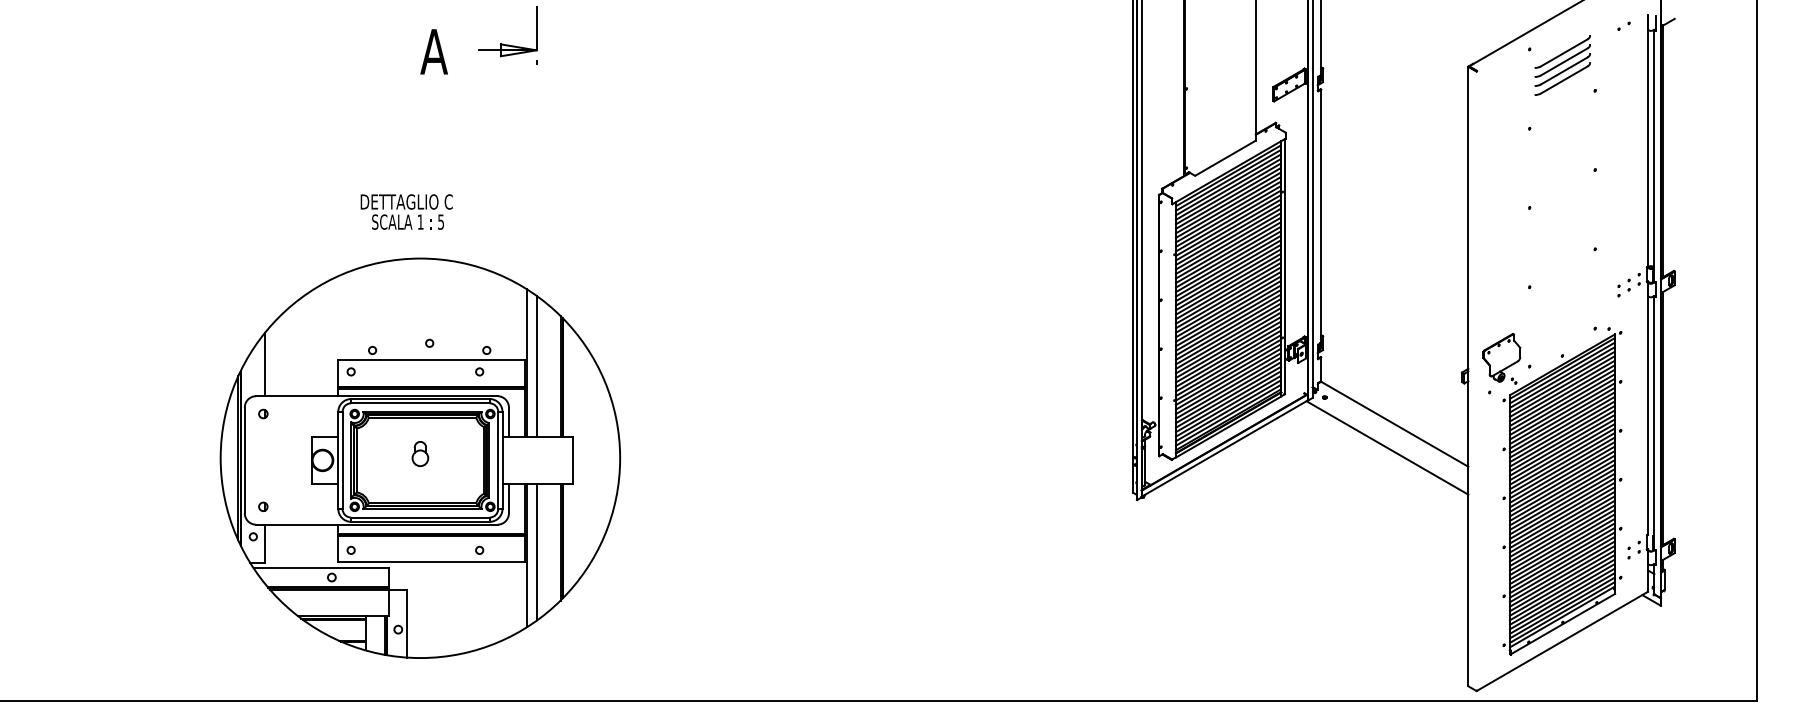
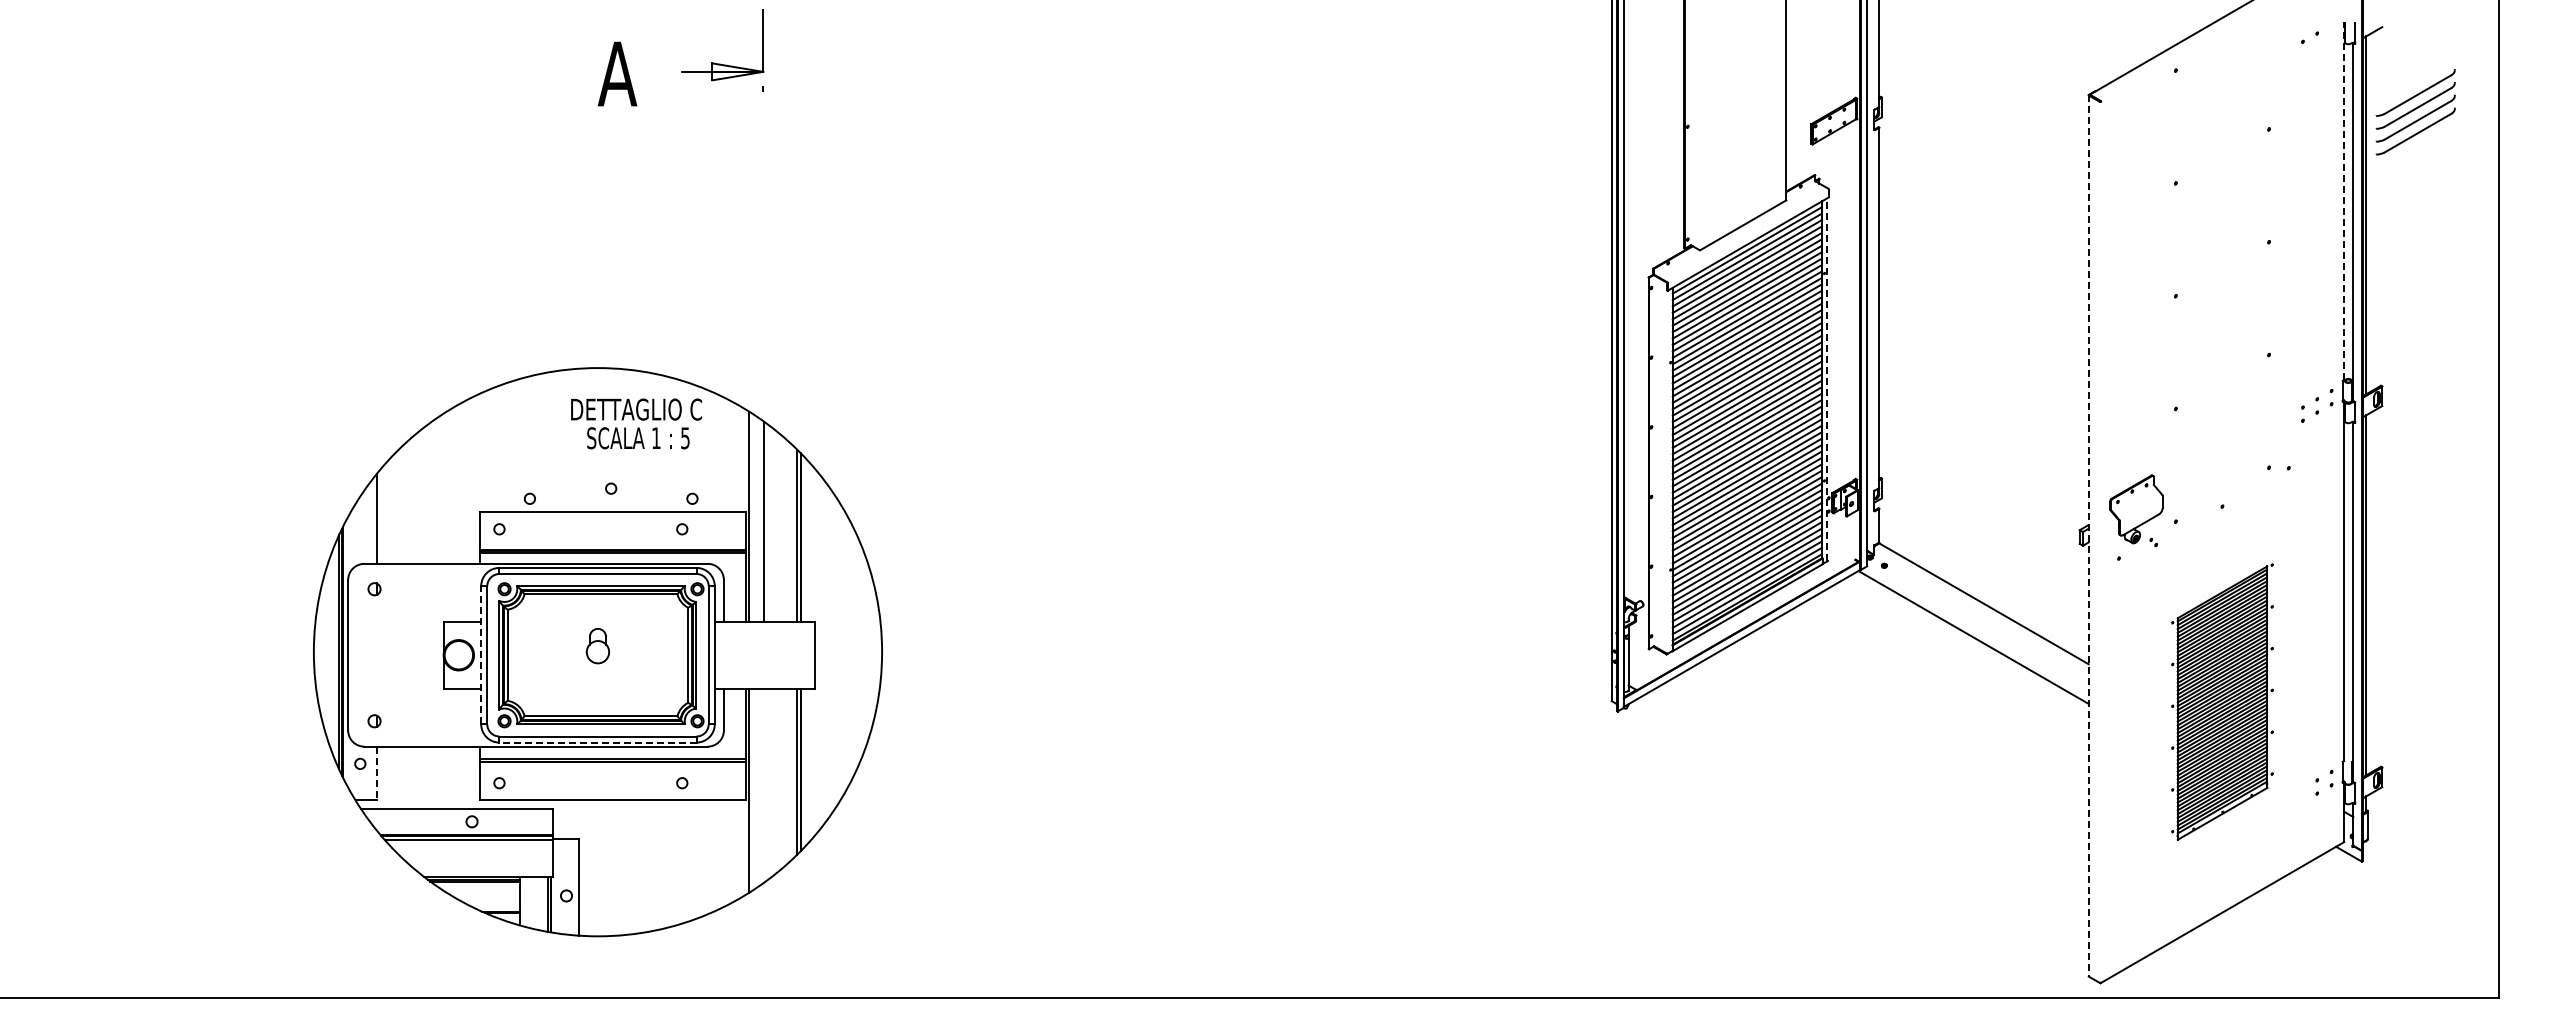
part: (1562, 65) -> (2415, 112), moved
line: (1648, 140) -> (2344, 200), solid -> dashed
text: (406, 211) -> (636, 423), moved
line: (1284, 266) -> (1827, 379), solid -> dashed
line: (1468, 376) -> (2088, 535), solid -> dashed
line: (338, 459) -> (481, 654), solid -> dashed
part: (1562, 492) -> (2222, 701), size x0.6
line: (420, 521) -> (597, 742), solid -> dashed
line: (264, 543) -> (376, 773), solid -> dashed
line: (536, 552) -> (763, 785), removed

